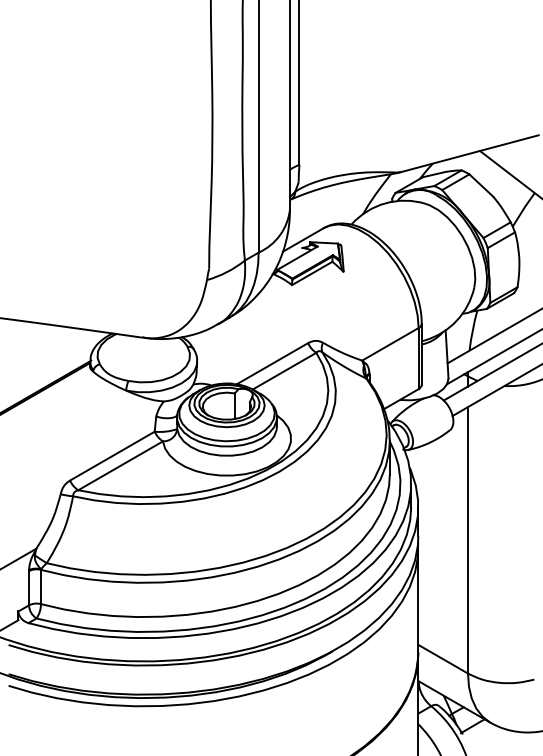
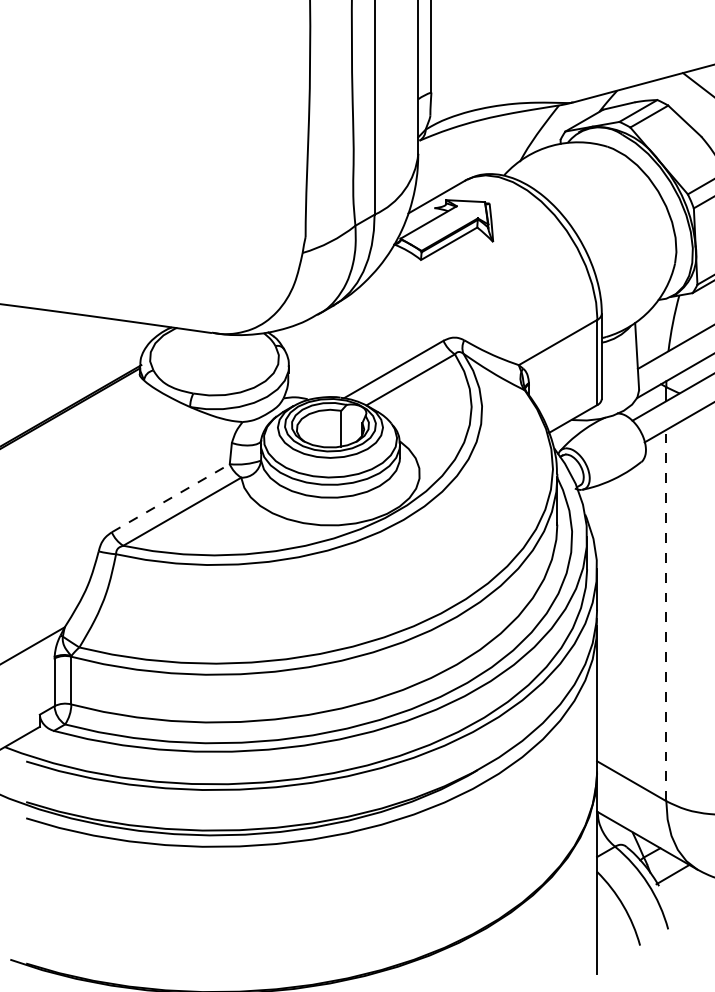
line: (112, 456) -> (170, 498), solid -> dashed
line: (468, 539) -> (666, 614), solid -> dashed

